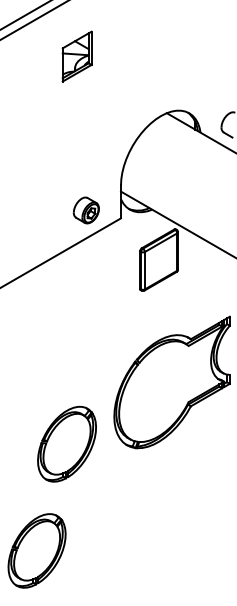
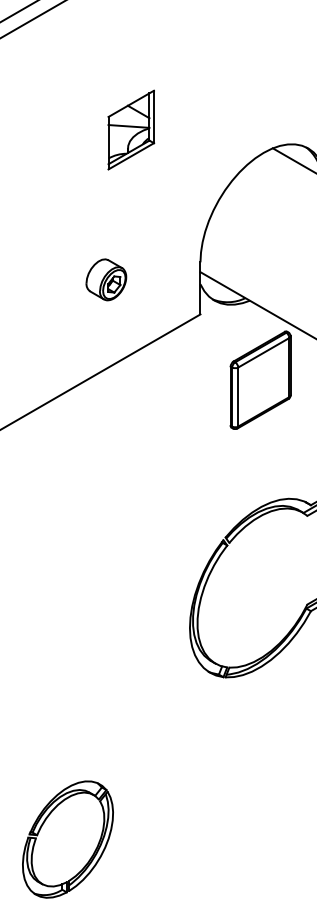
part: (76, 56) -> (130, 129), moved
part: (85, 210) -> (104, 279), moved
part: (66, 443) -> (114, 669), removed

